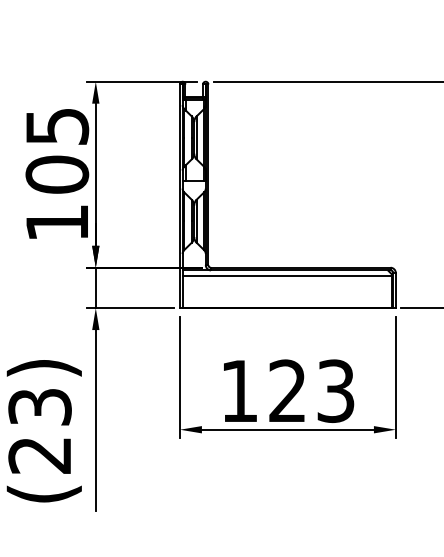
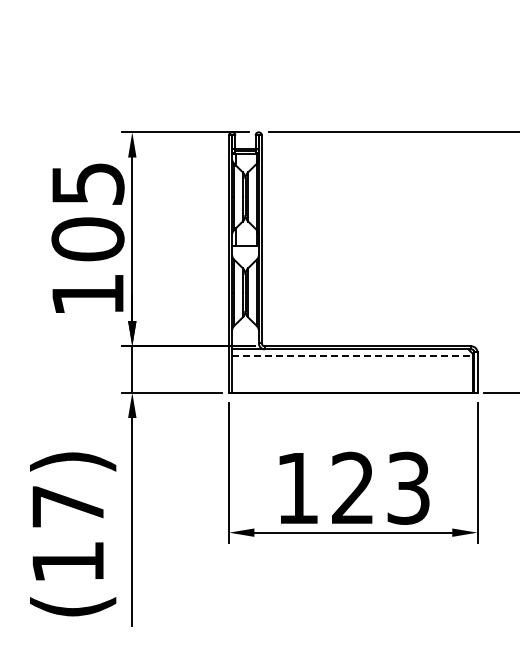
line: (287, 276) -> (352, 356), solid -> dashed
text: (39, 431) -> (67, 534), (23) -> (17)

